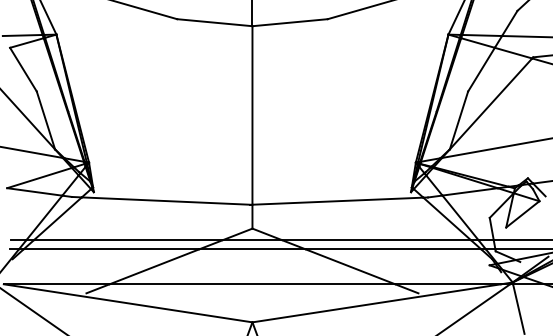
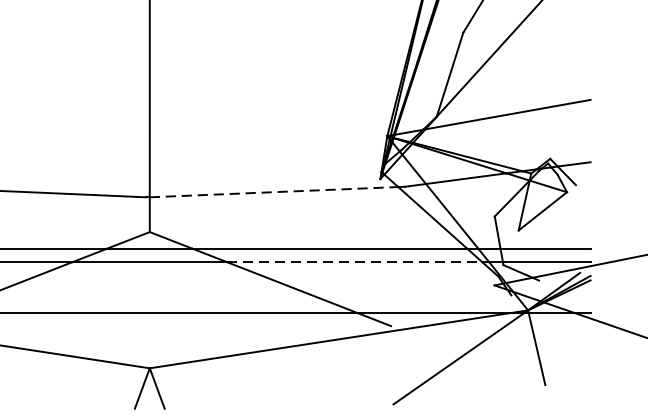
line: (337, 201) -> (273, 192), solid -> dashed
line: (393, 249) -> (354, 262), solid -> dashed

